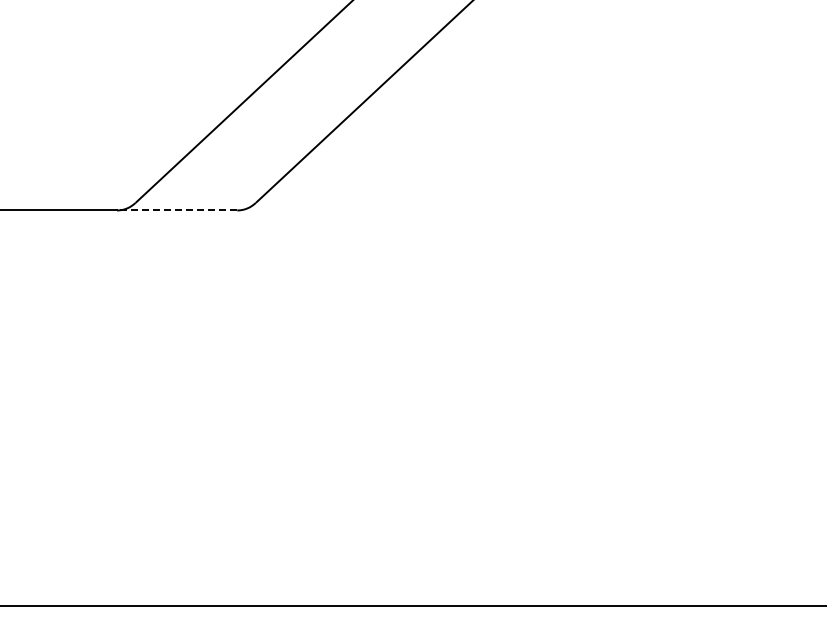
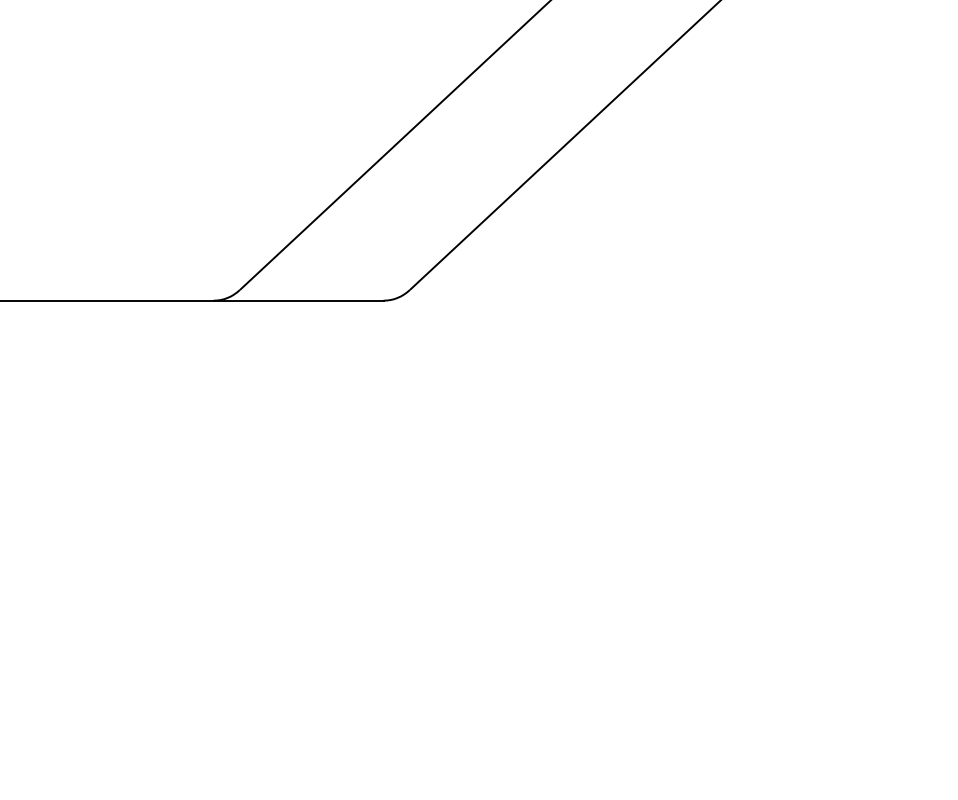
line: (176, 210) -> (297, 300), dashed -> solid

